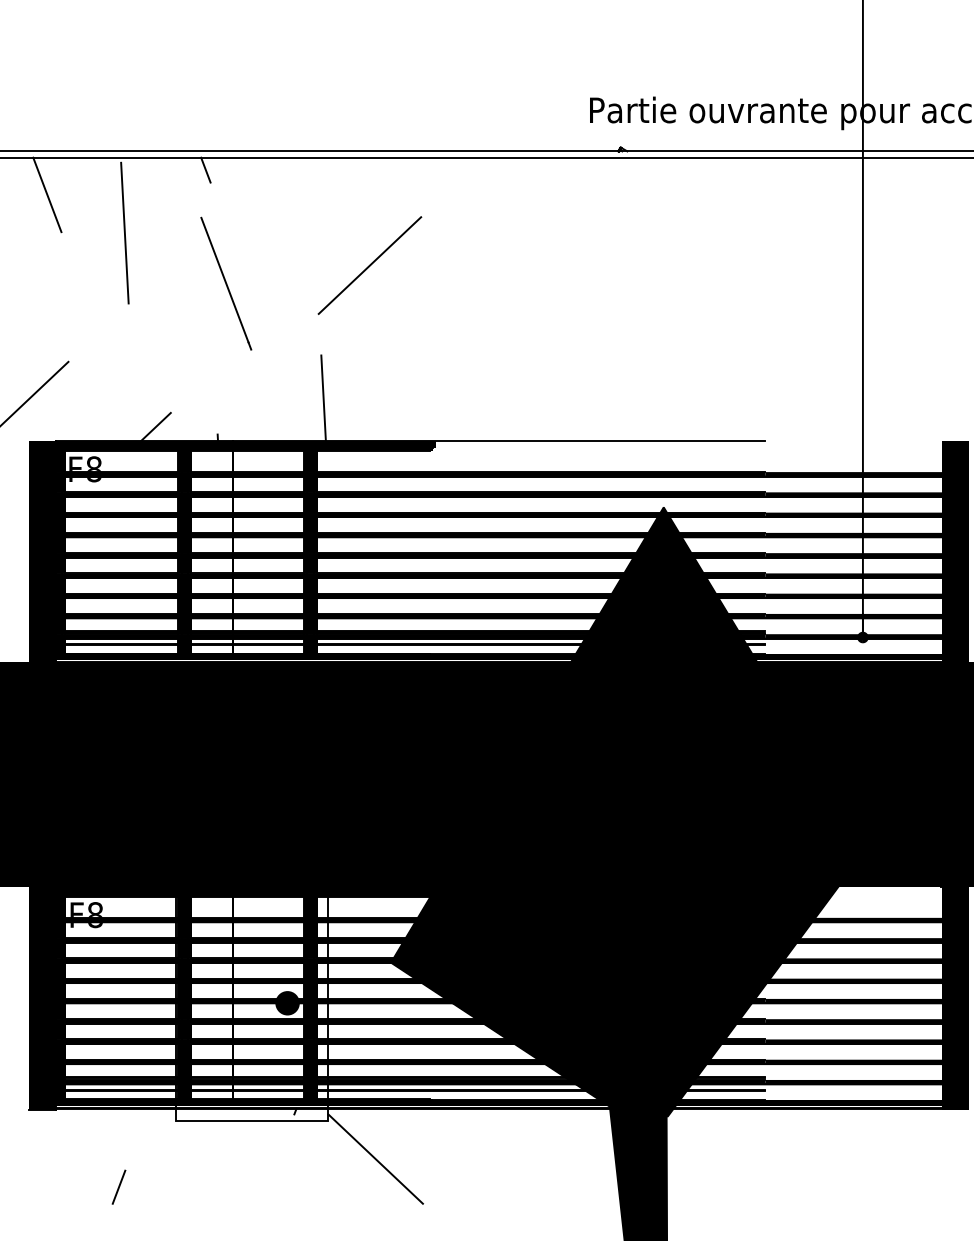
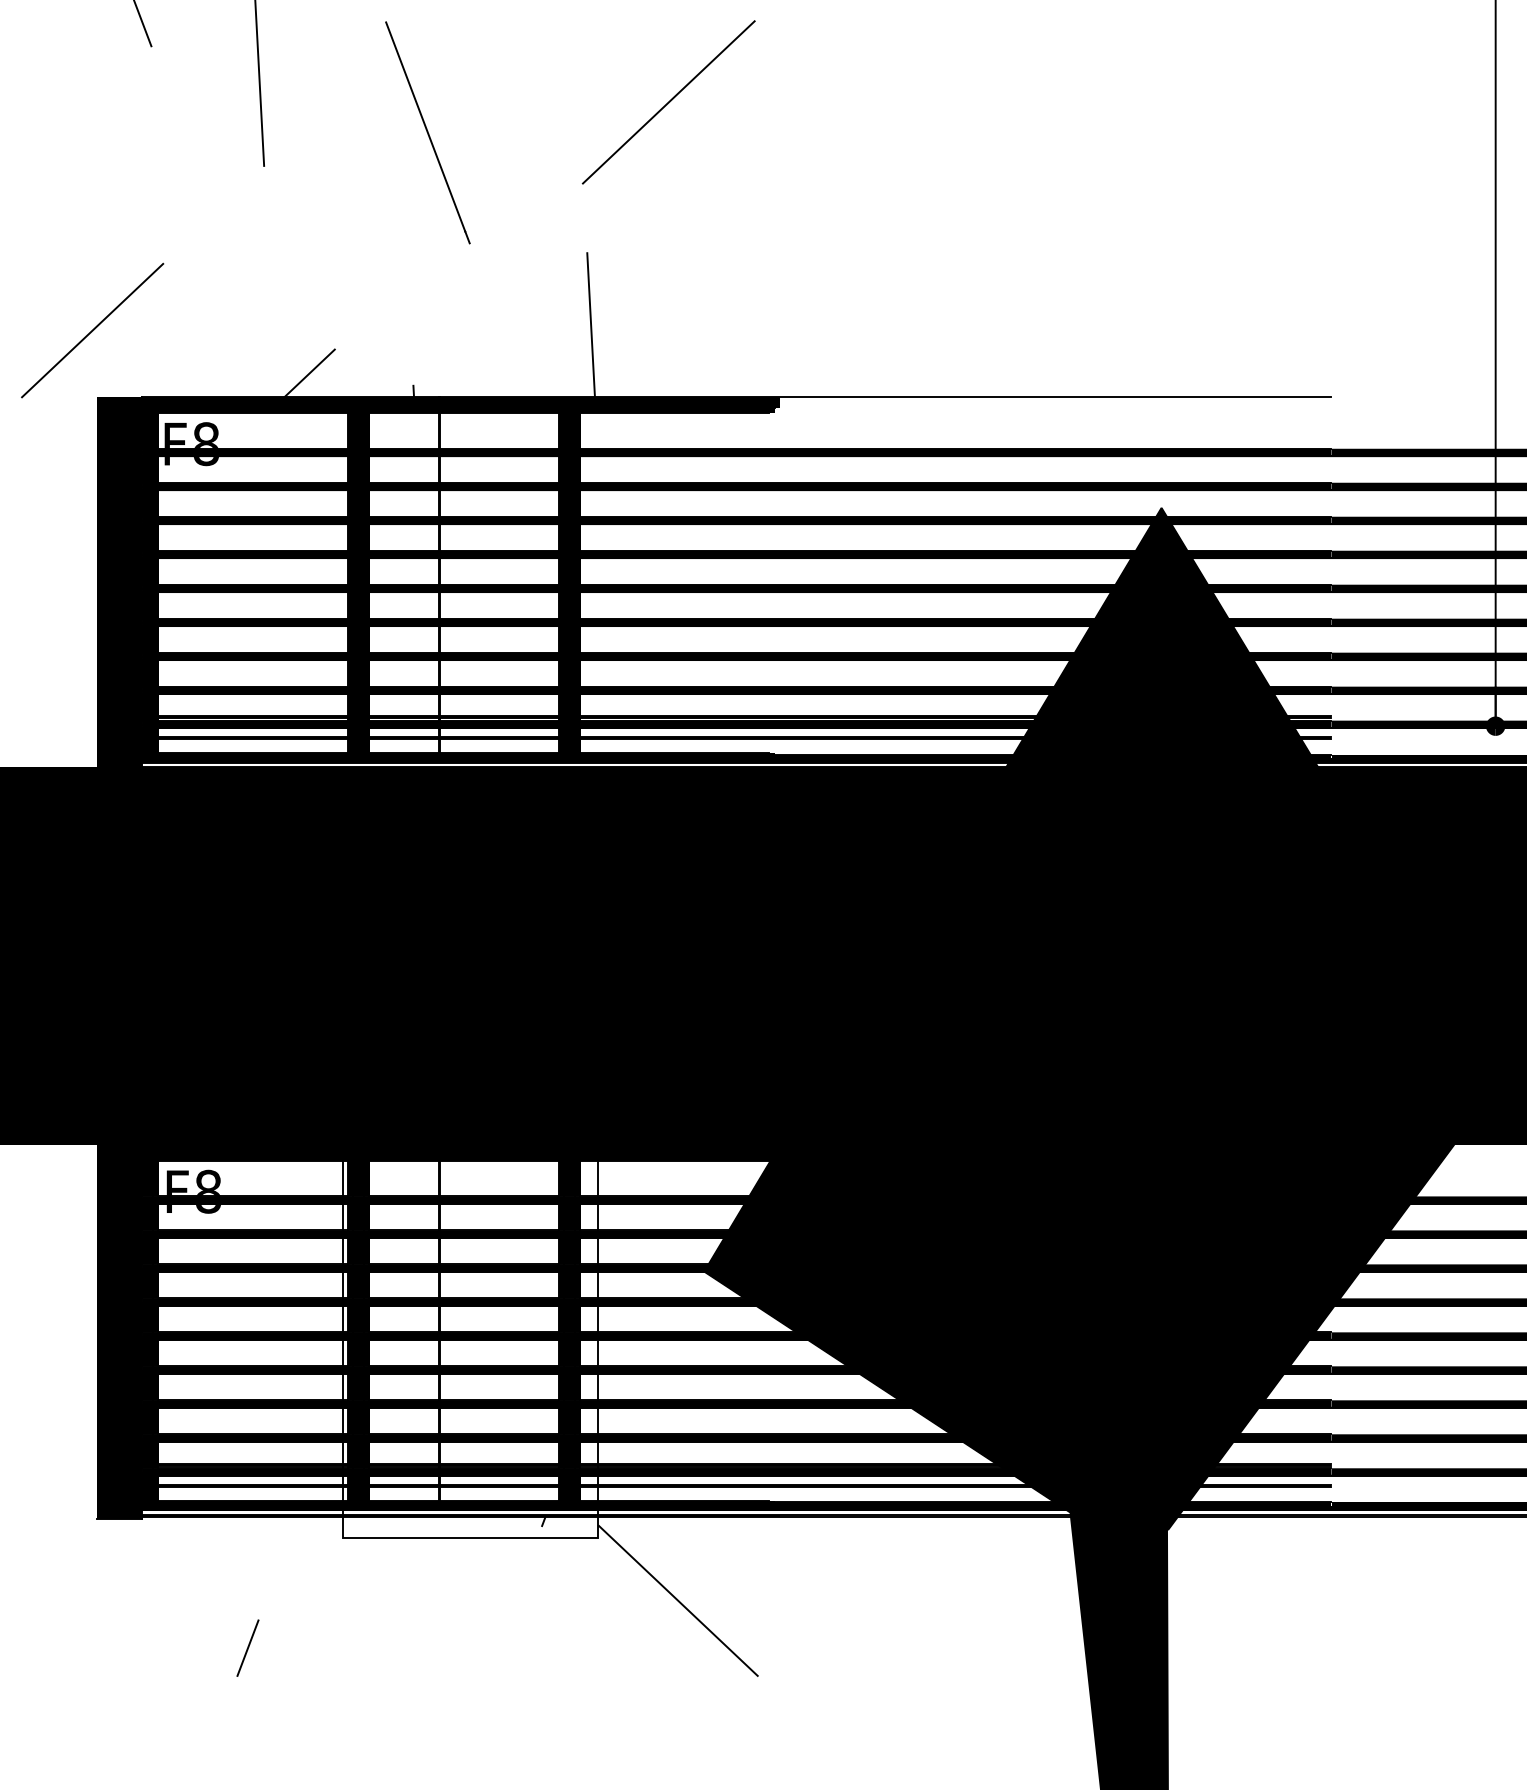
fill: (287, 1003) -> (530, 1340), removed

